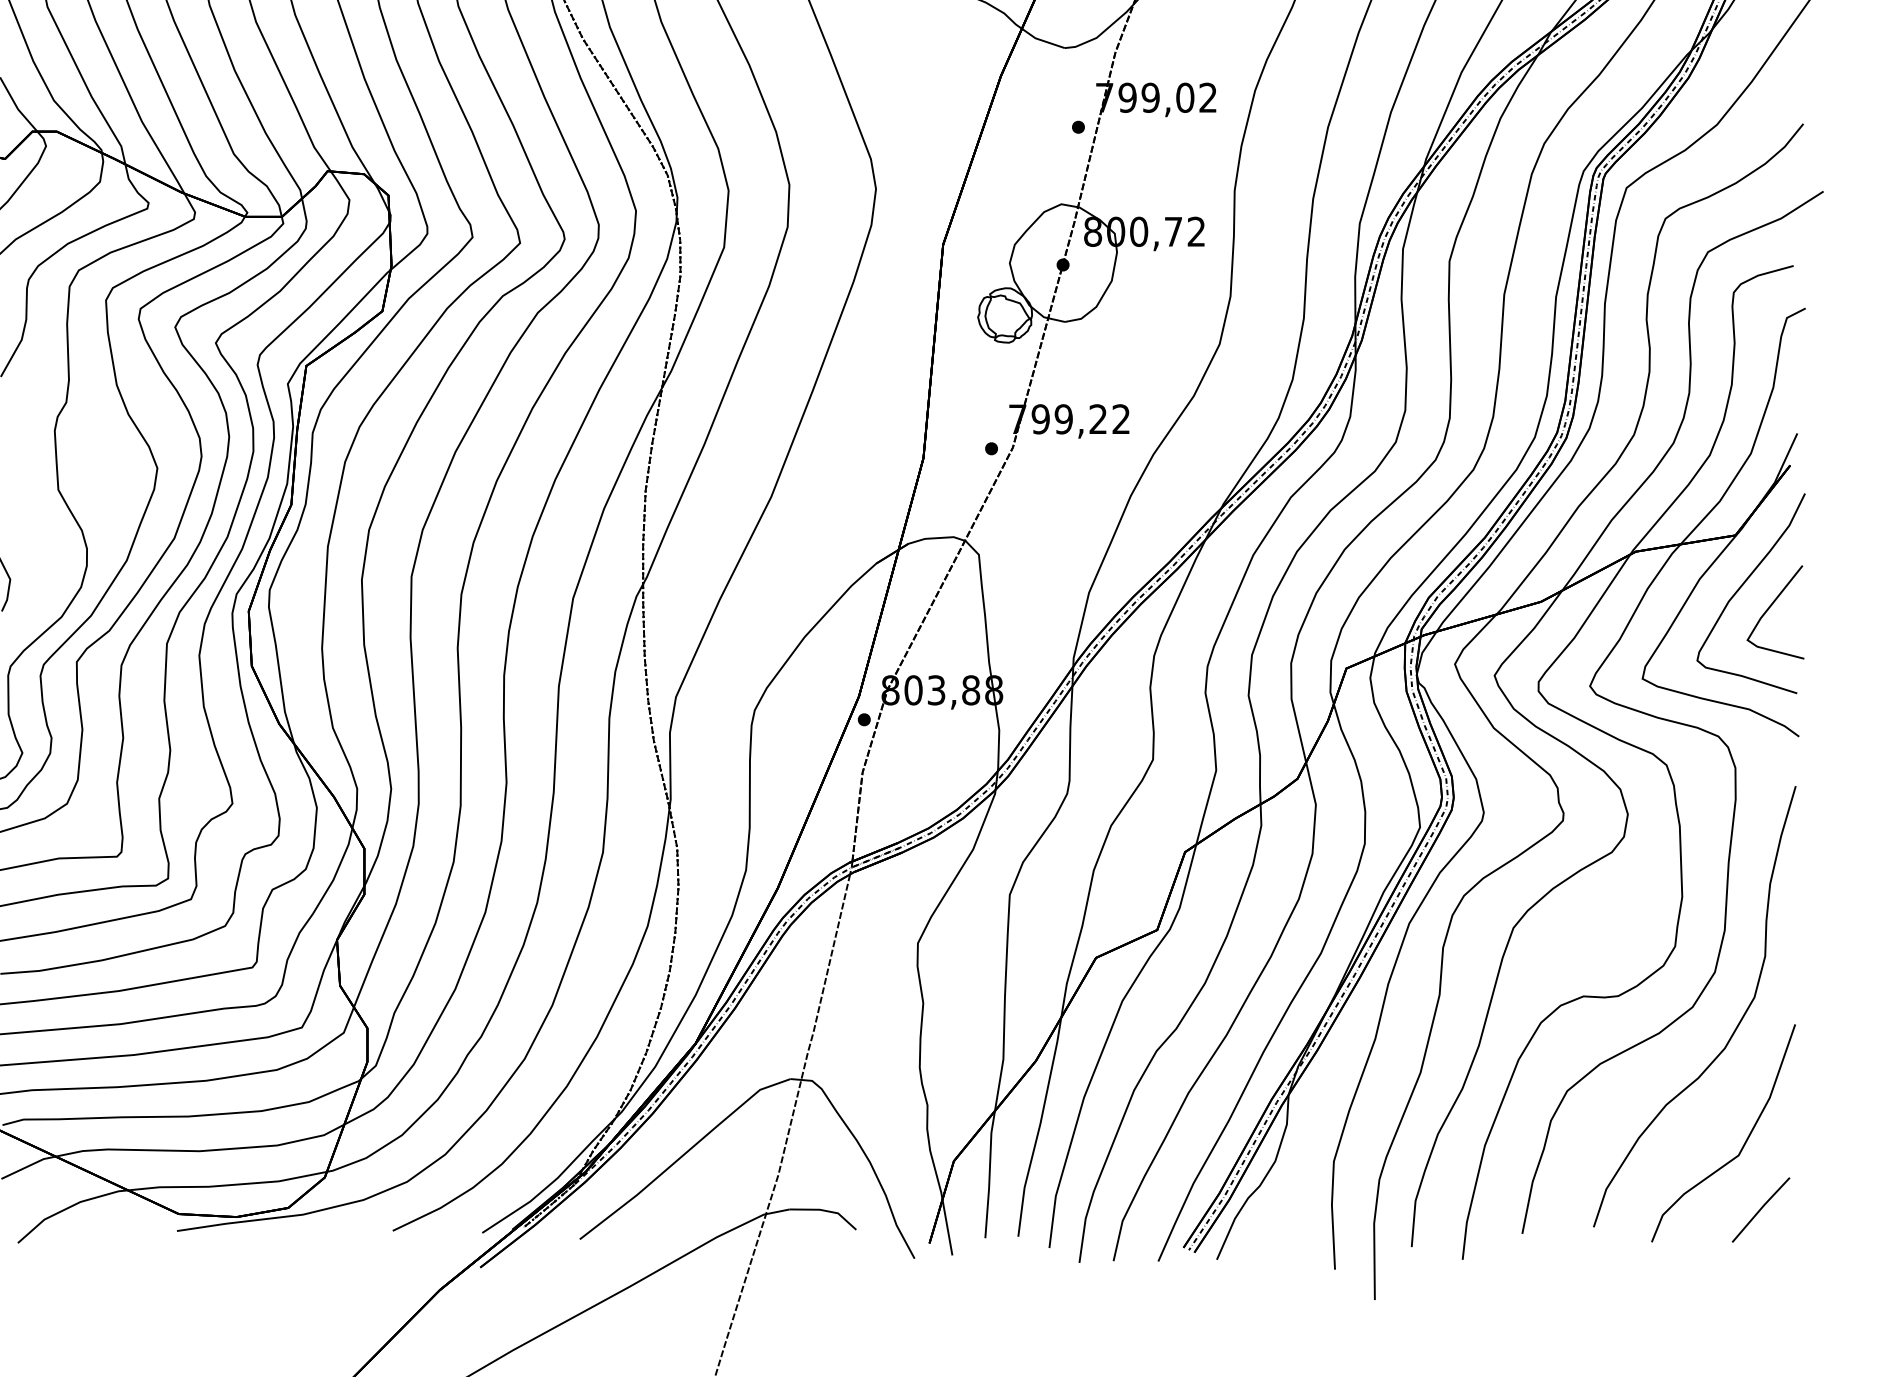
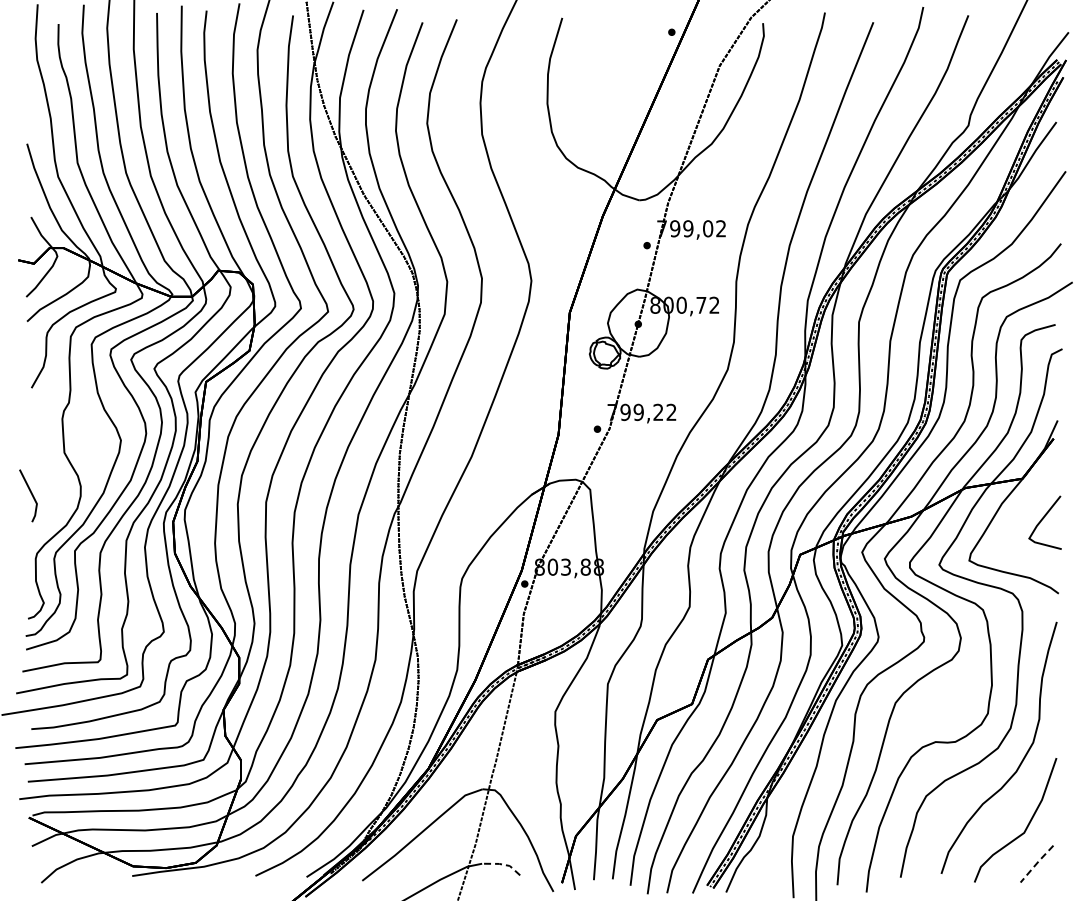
curve: (1744, 585) -> (1027, 507), removed
line: (1761, 1209) -> (1037, 863), solid -> dashed
line: (827, 1210) -> (503, 864), solid -> dashed

